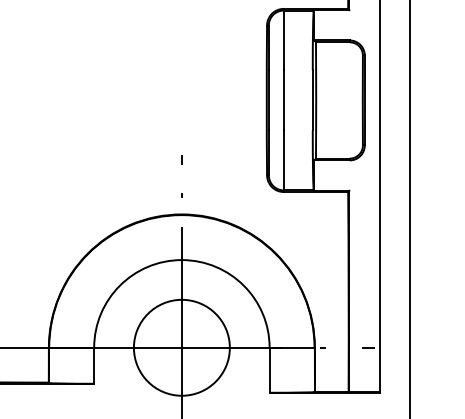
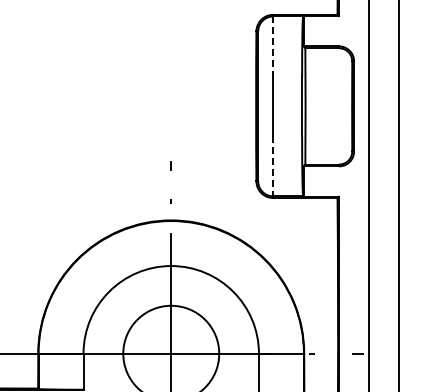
line: (283, 40) -> (272, 46), solid -> dashed
line: (283, 160) -> (272, 166), solid -> dashed

